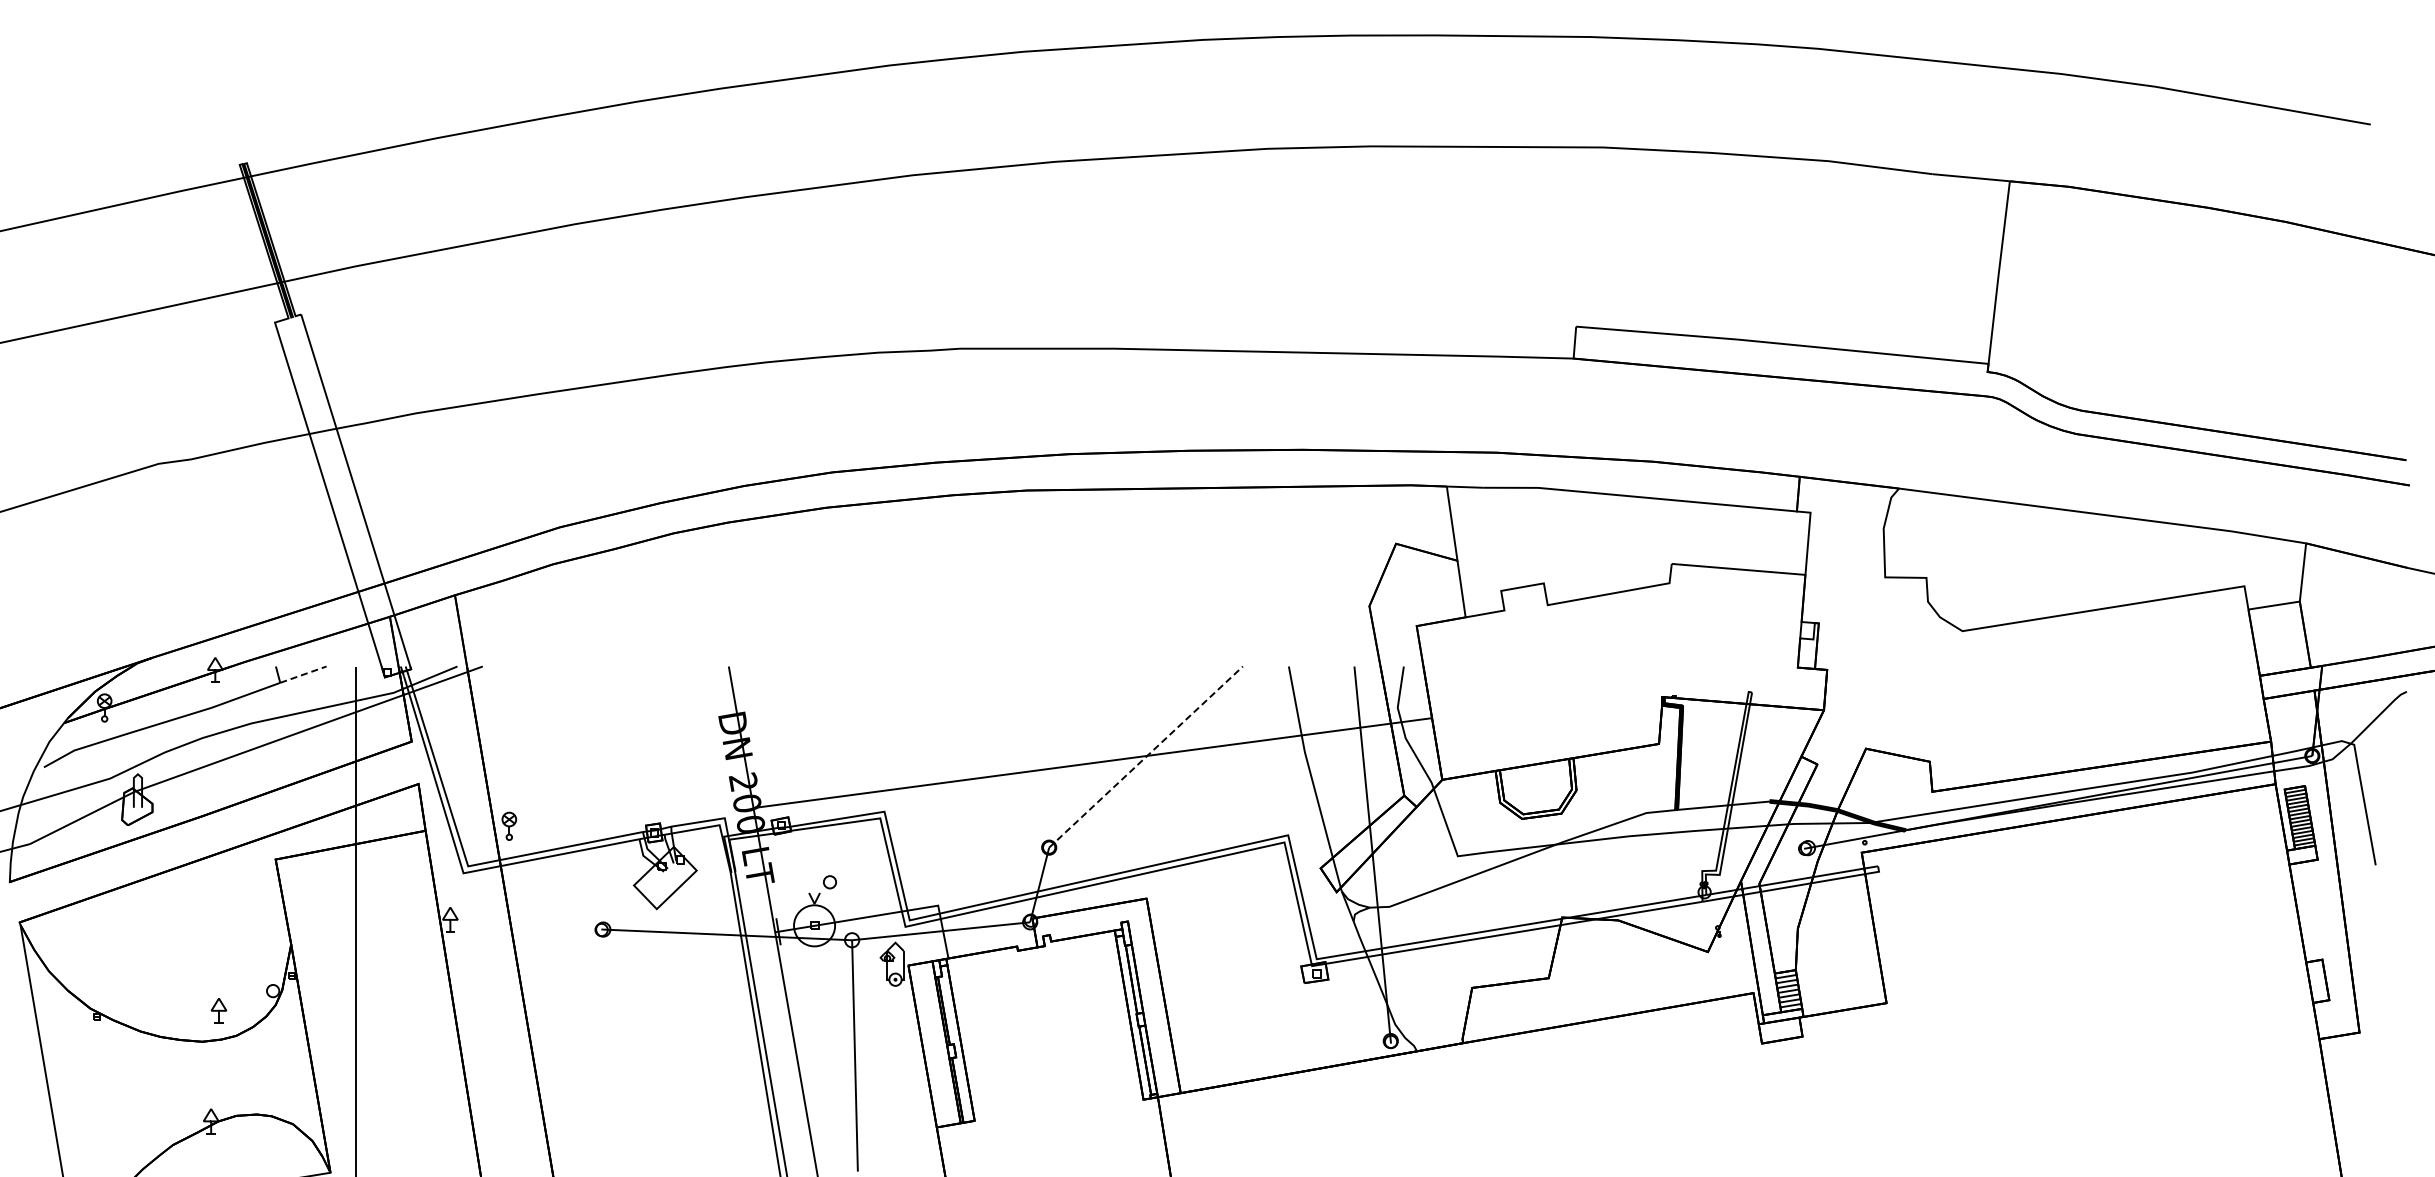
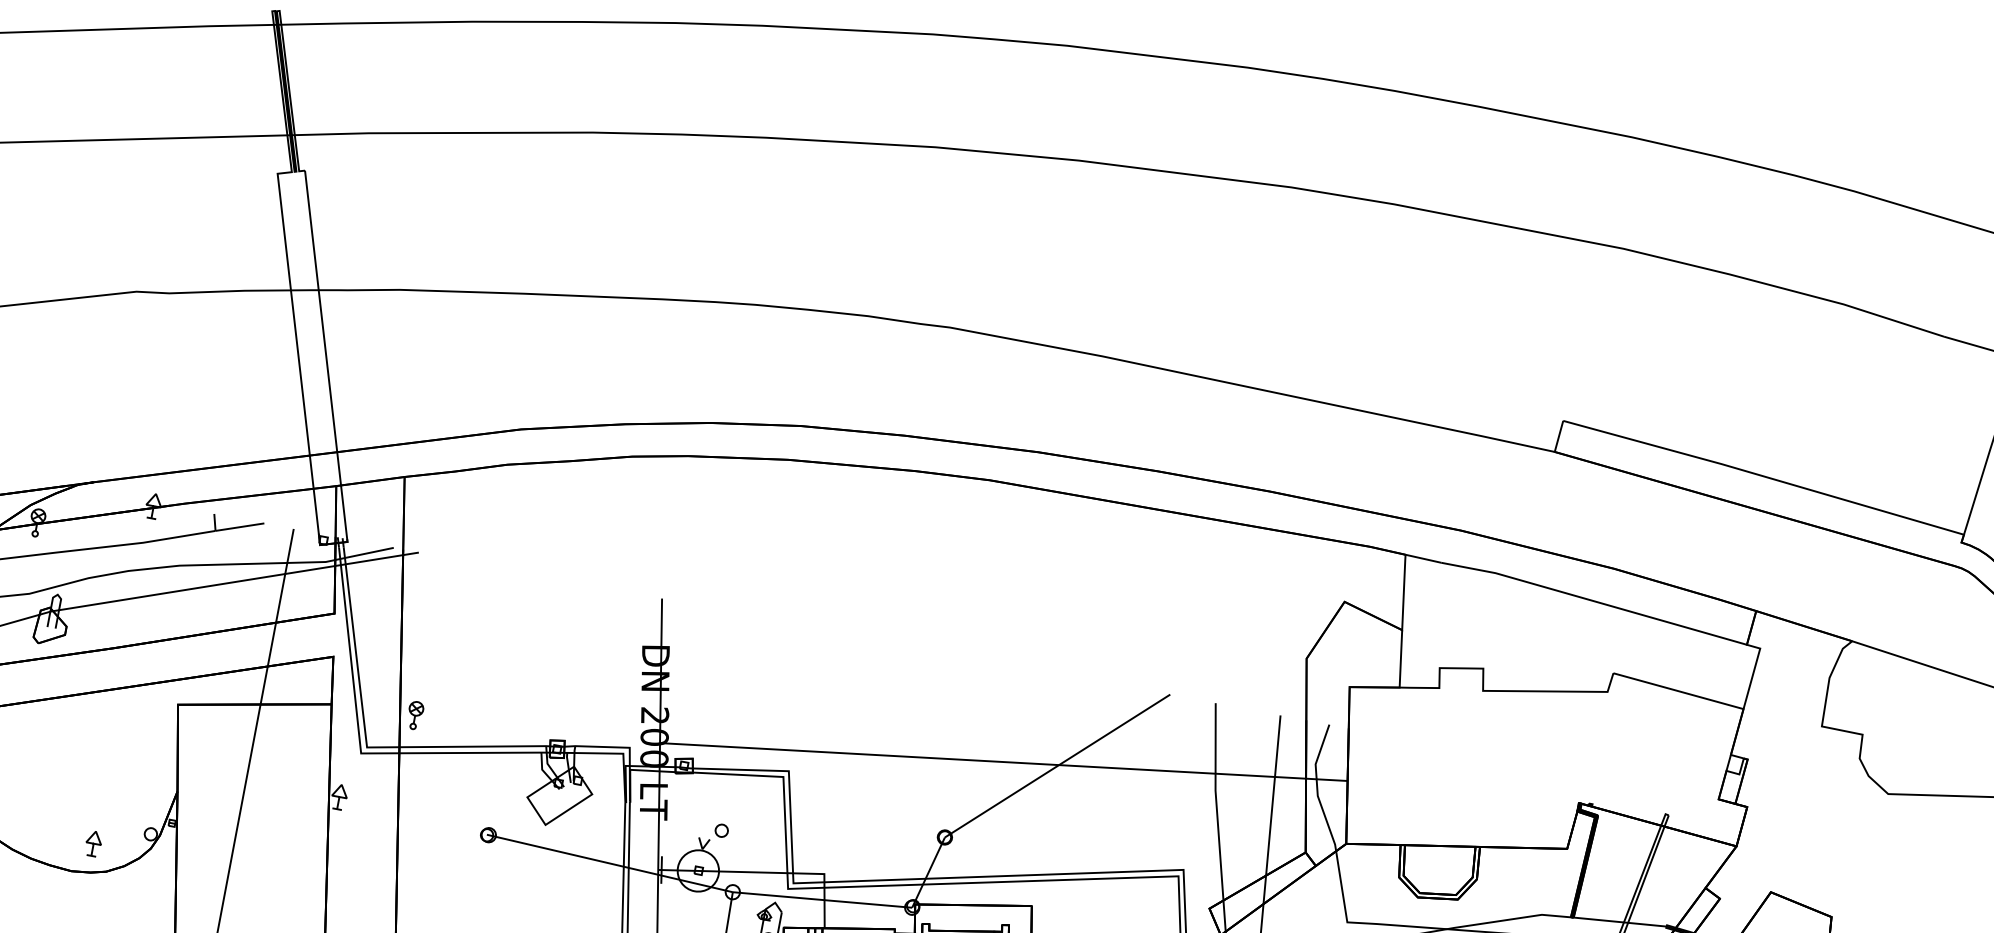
line: (303, 674) -> (240, 527), dashed -> solid
line: (1146, 757) -> (1057, 766), dashed -> solid

